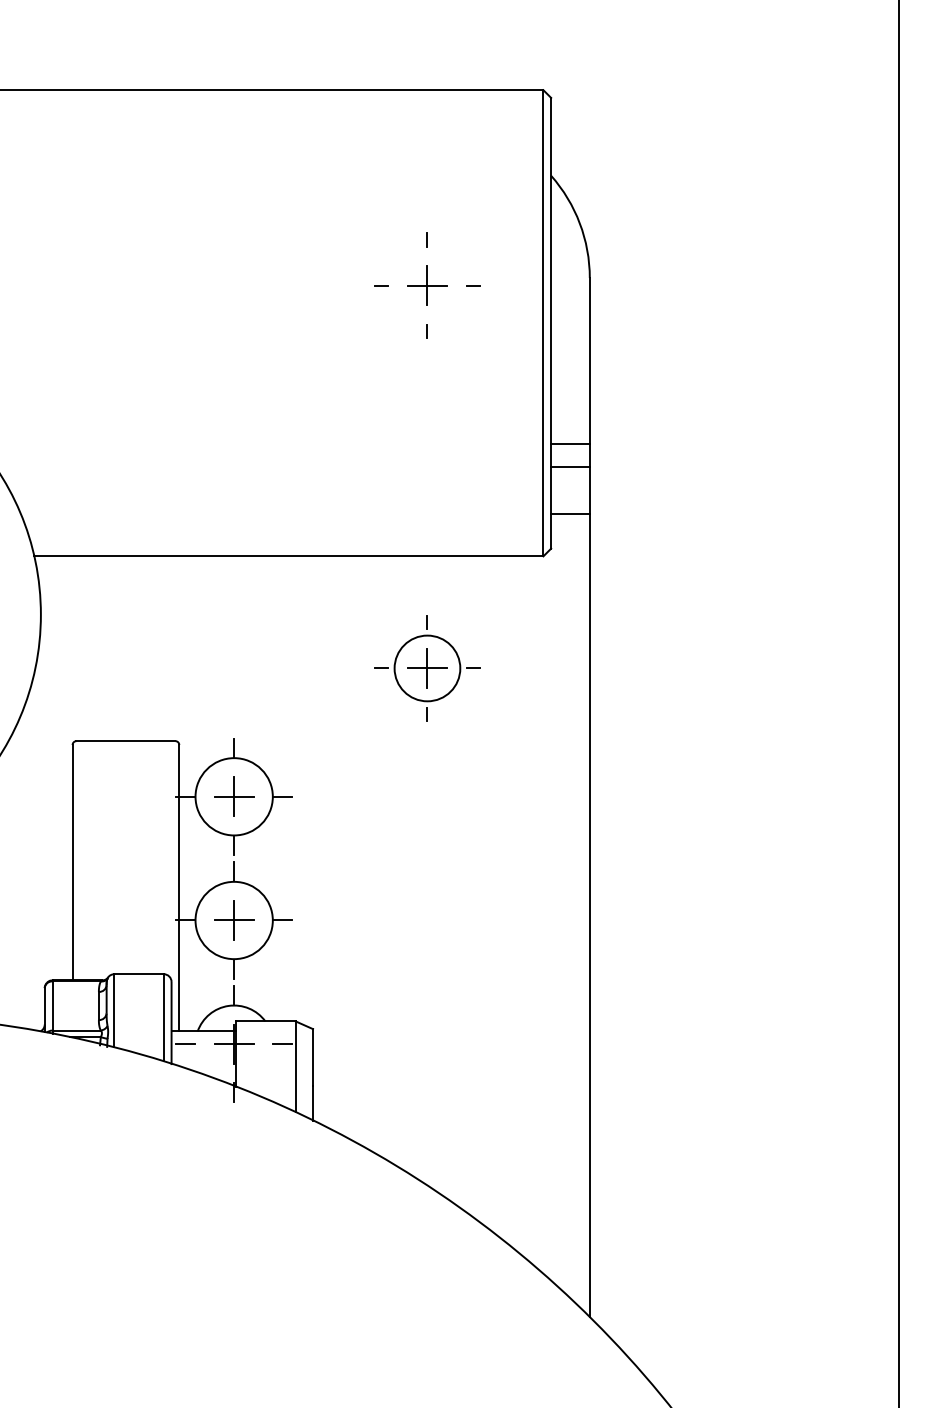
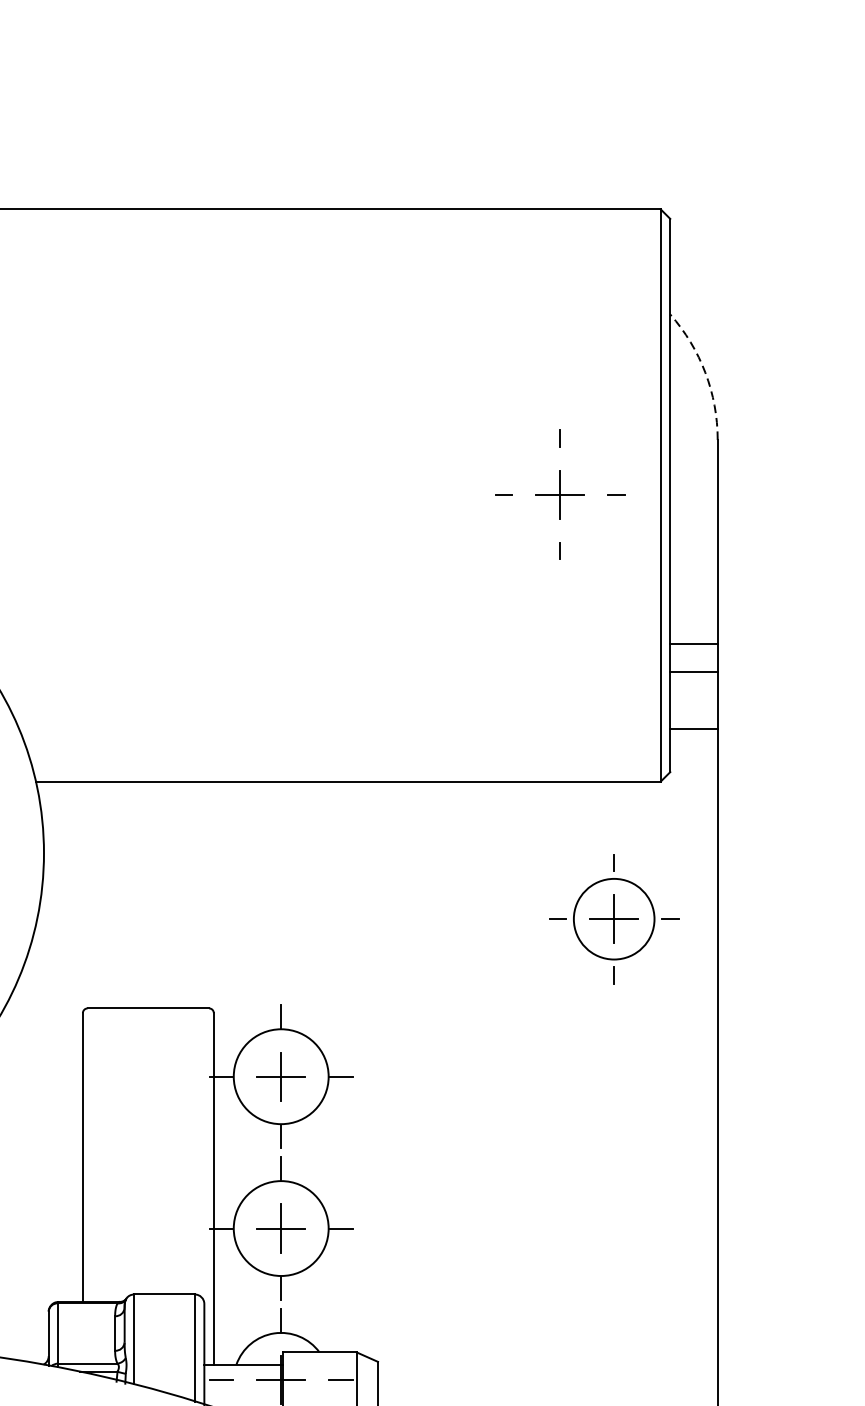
arc: (579, 223) -> (705, 373), solid -> dashed
part: (427, 285) -> (560, 494), moved
part: (427, 668) -> (614, 919), moved

